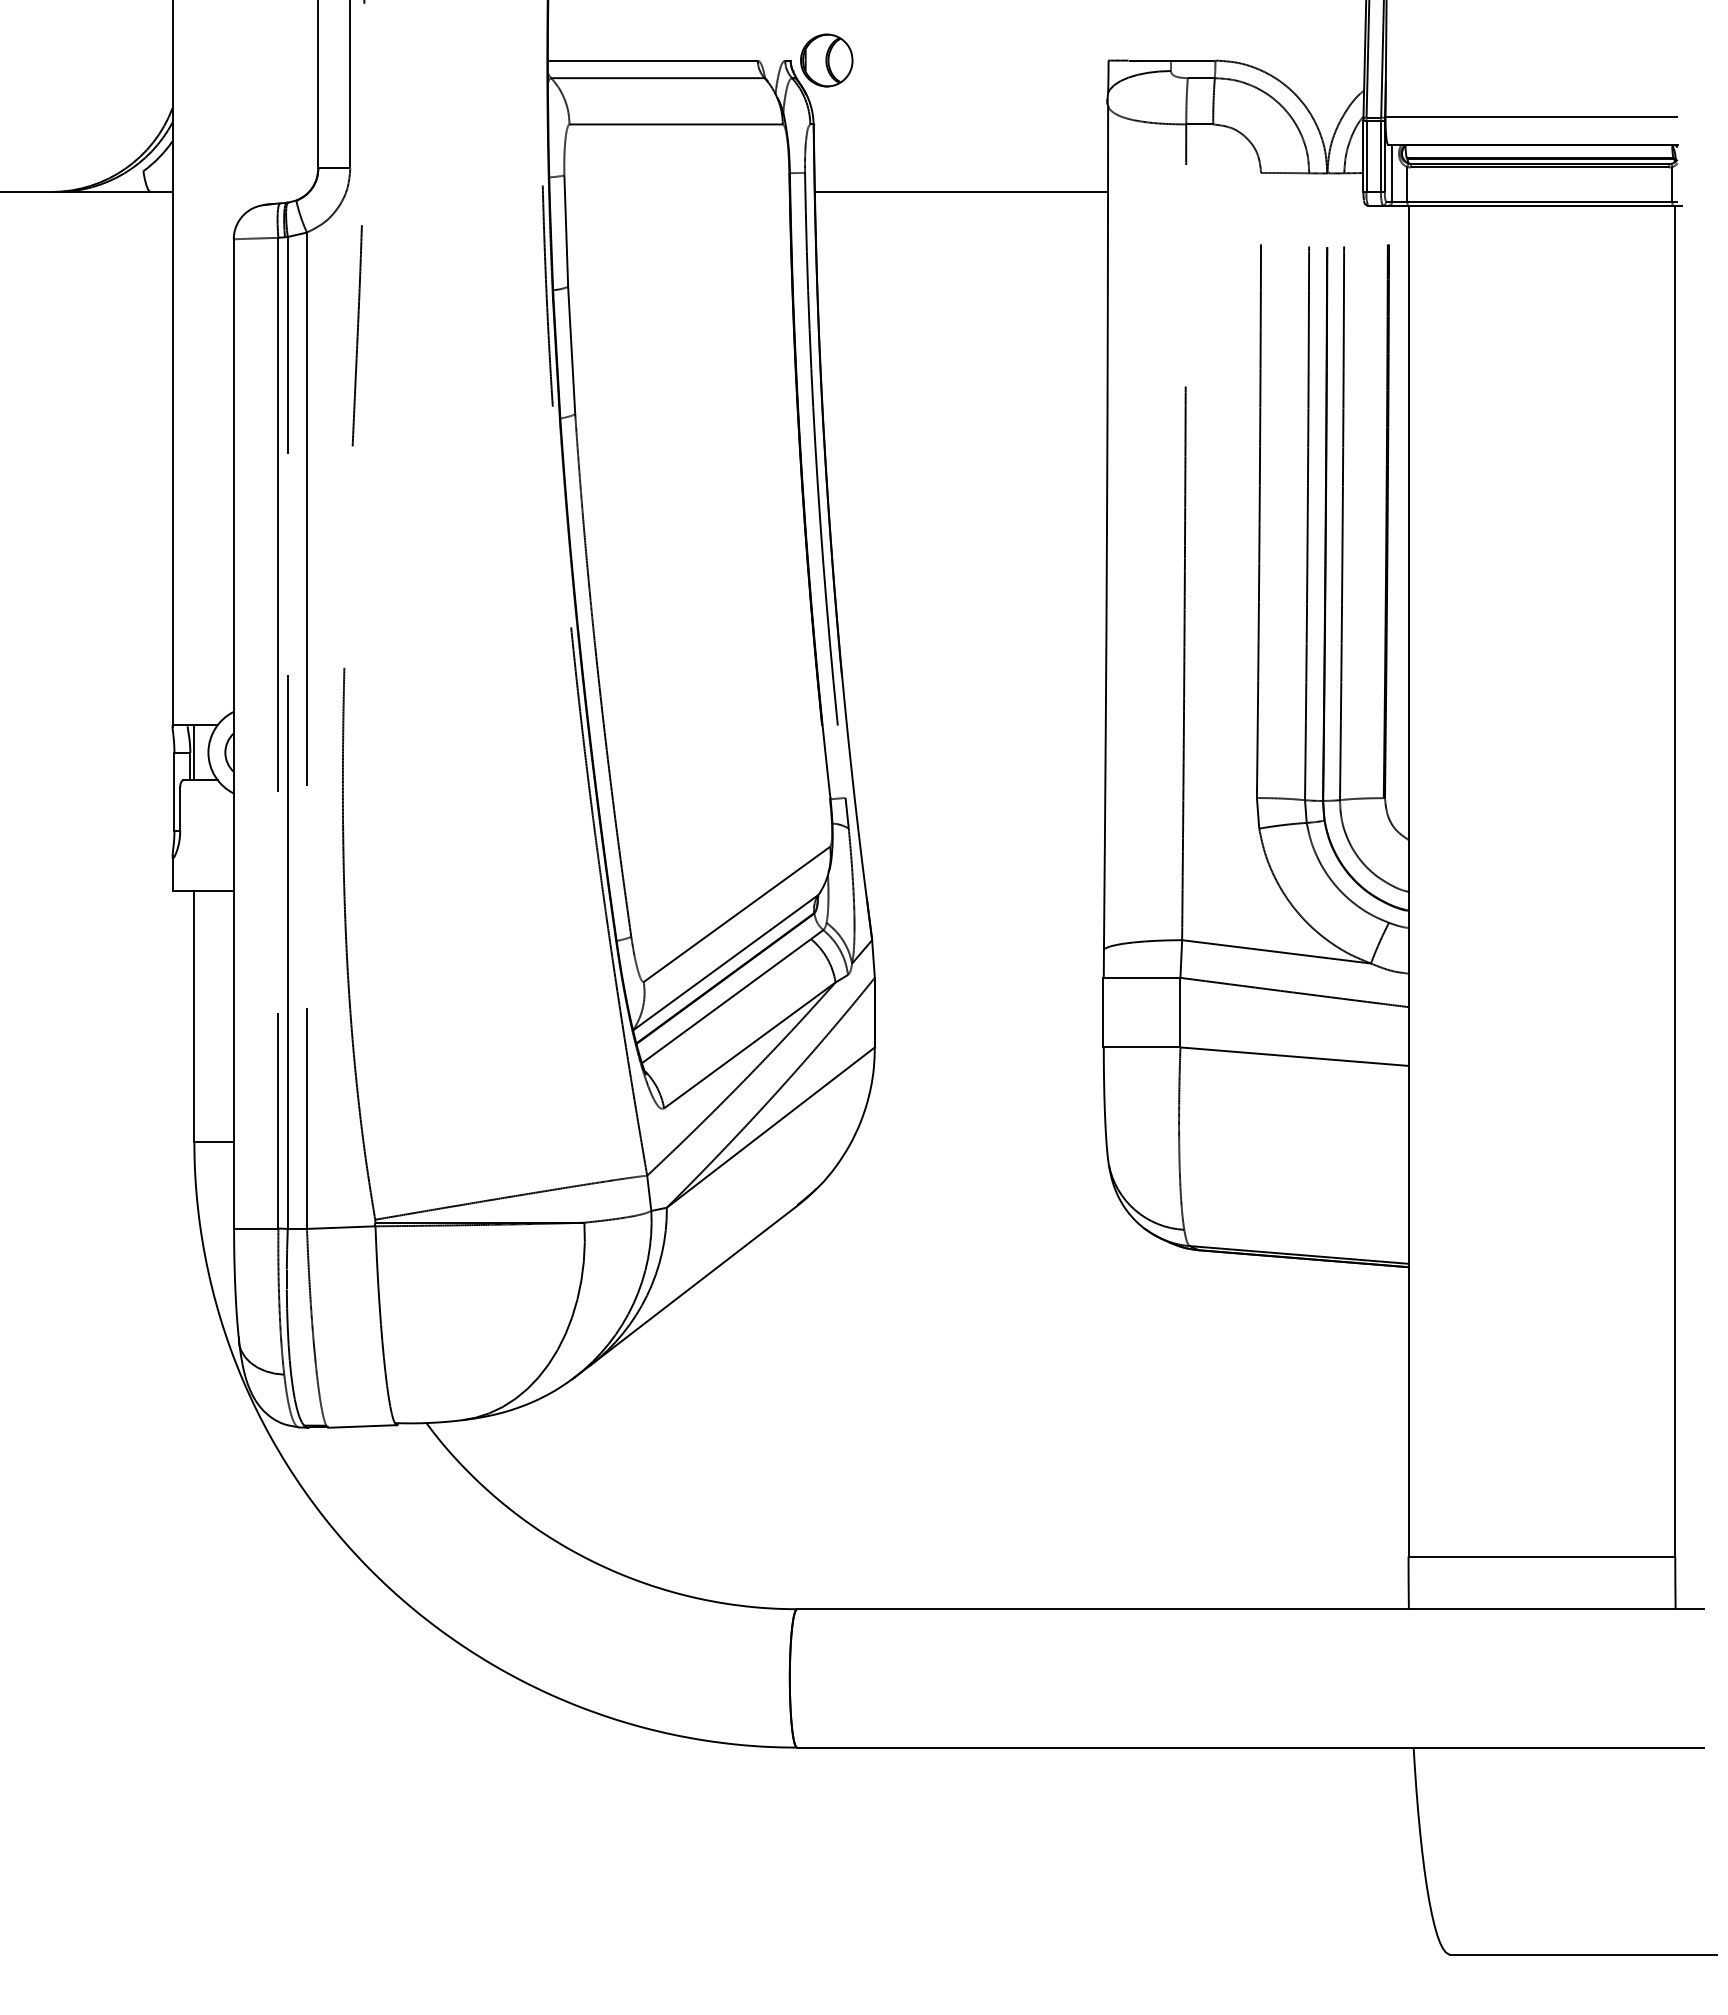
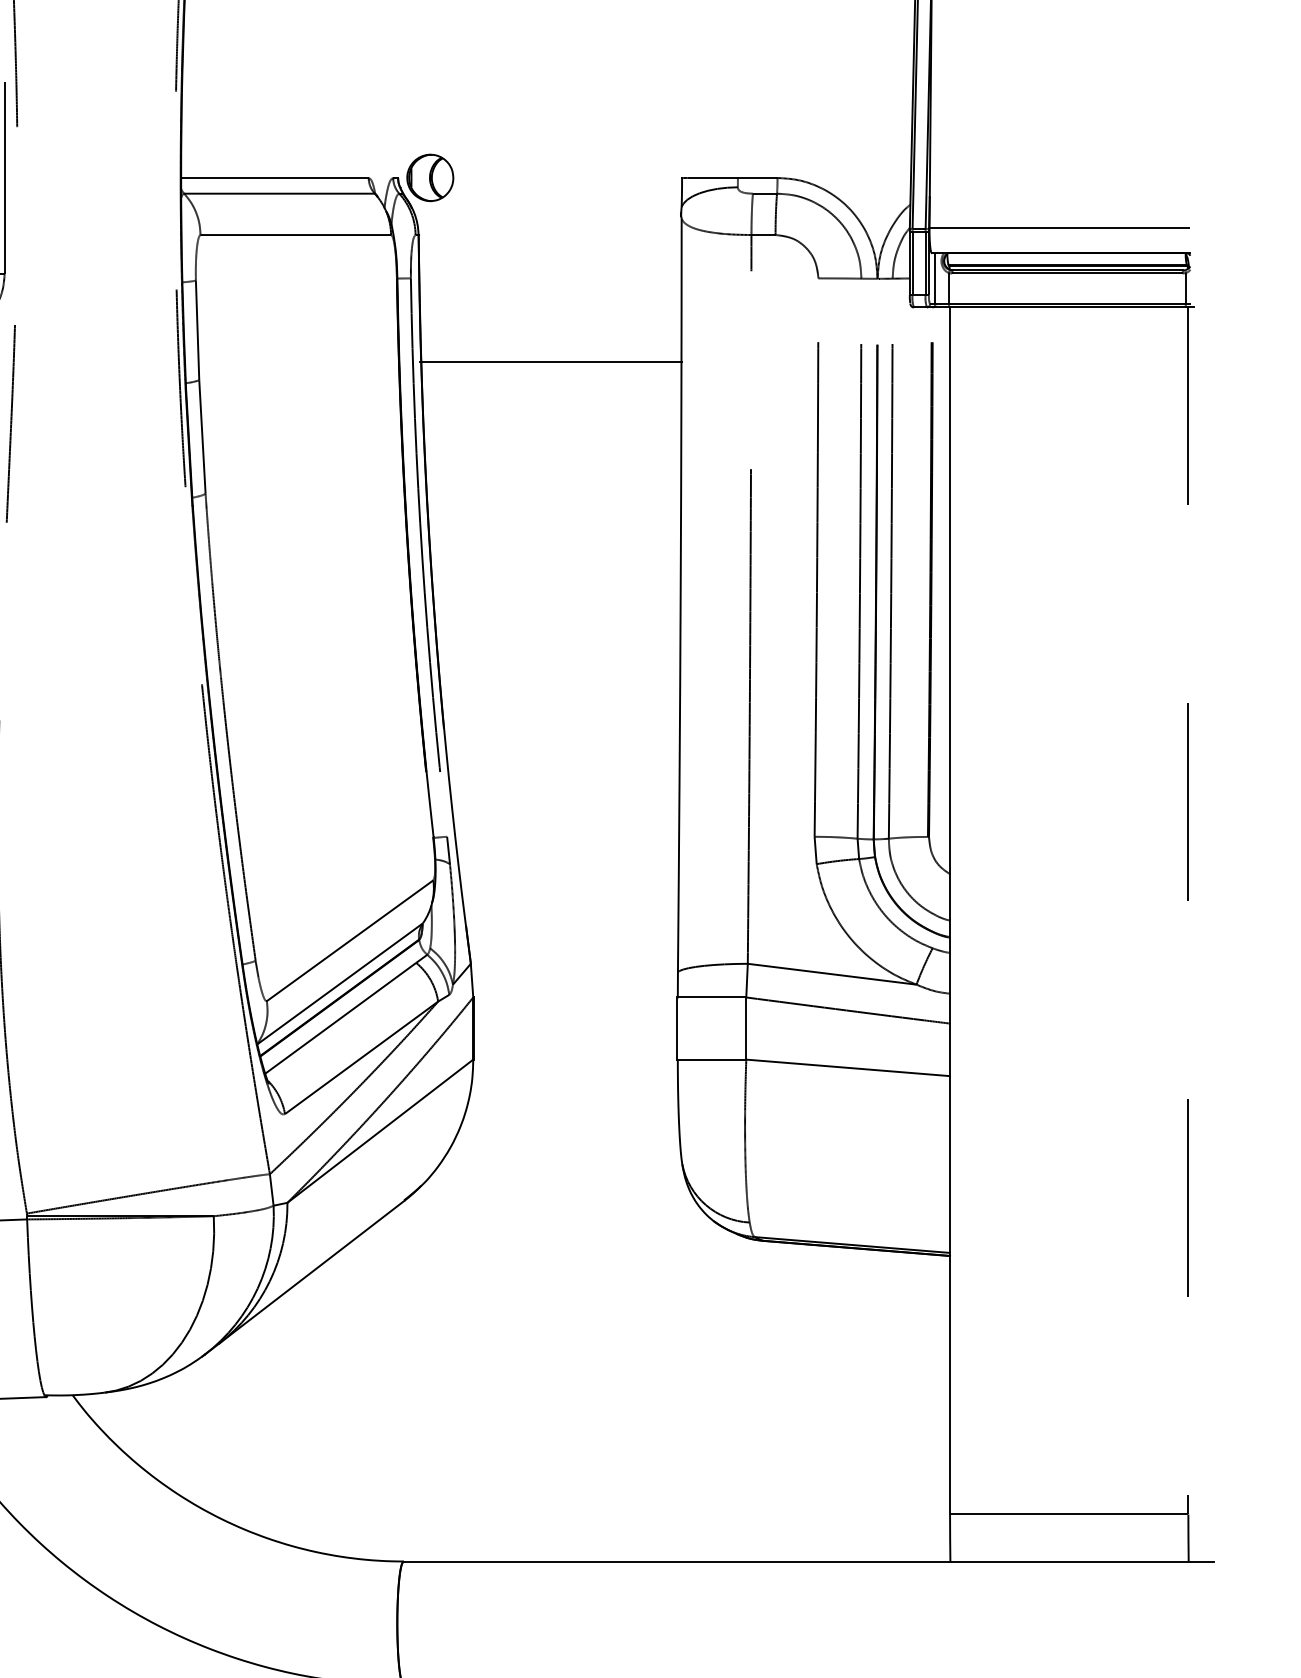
line: (960, 192) -> (549, 362), moved
line: (1675, 881) -> (1188, 911), solid -> dashed

